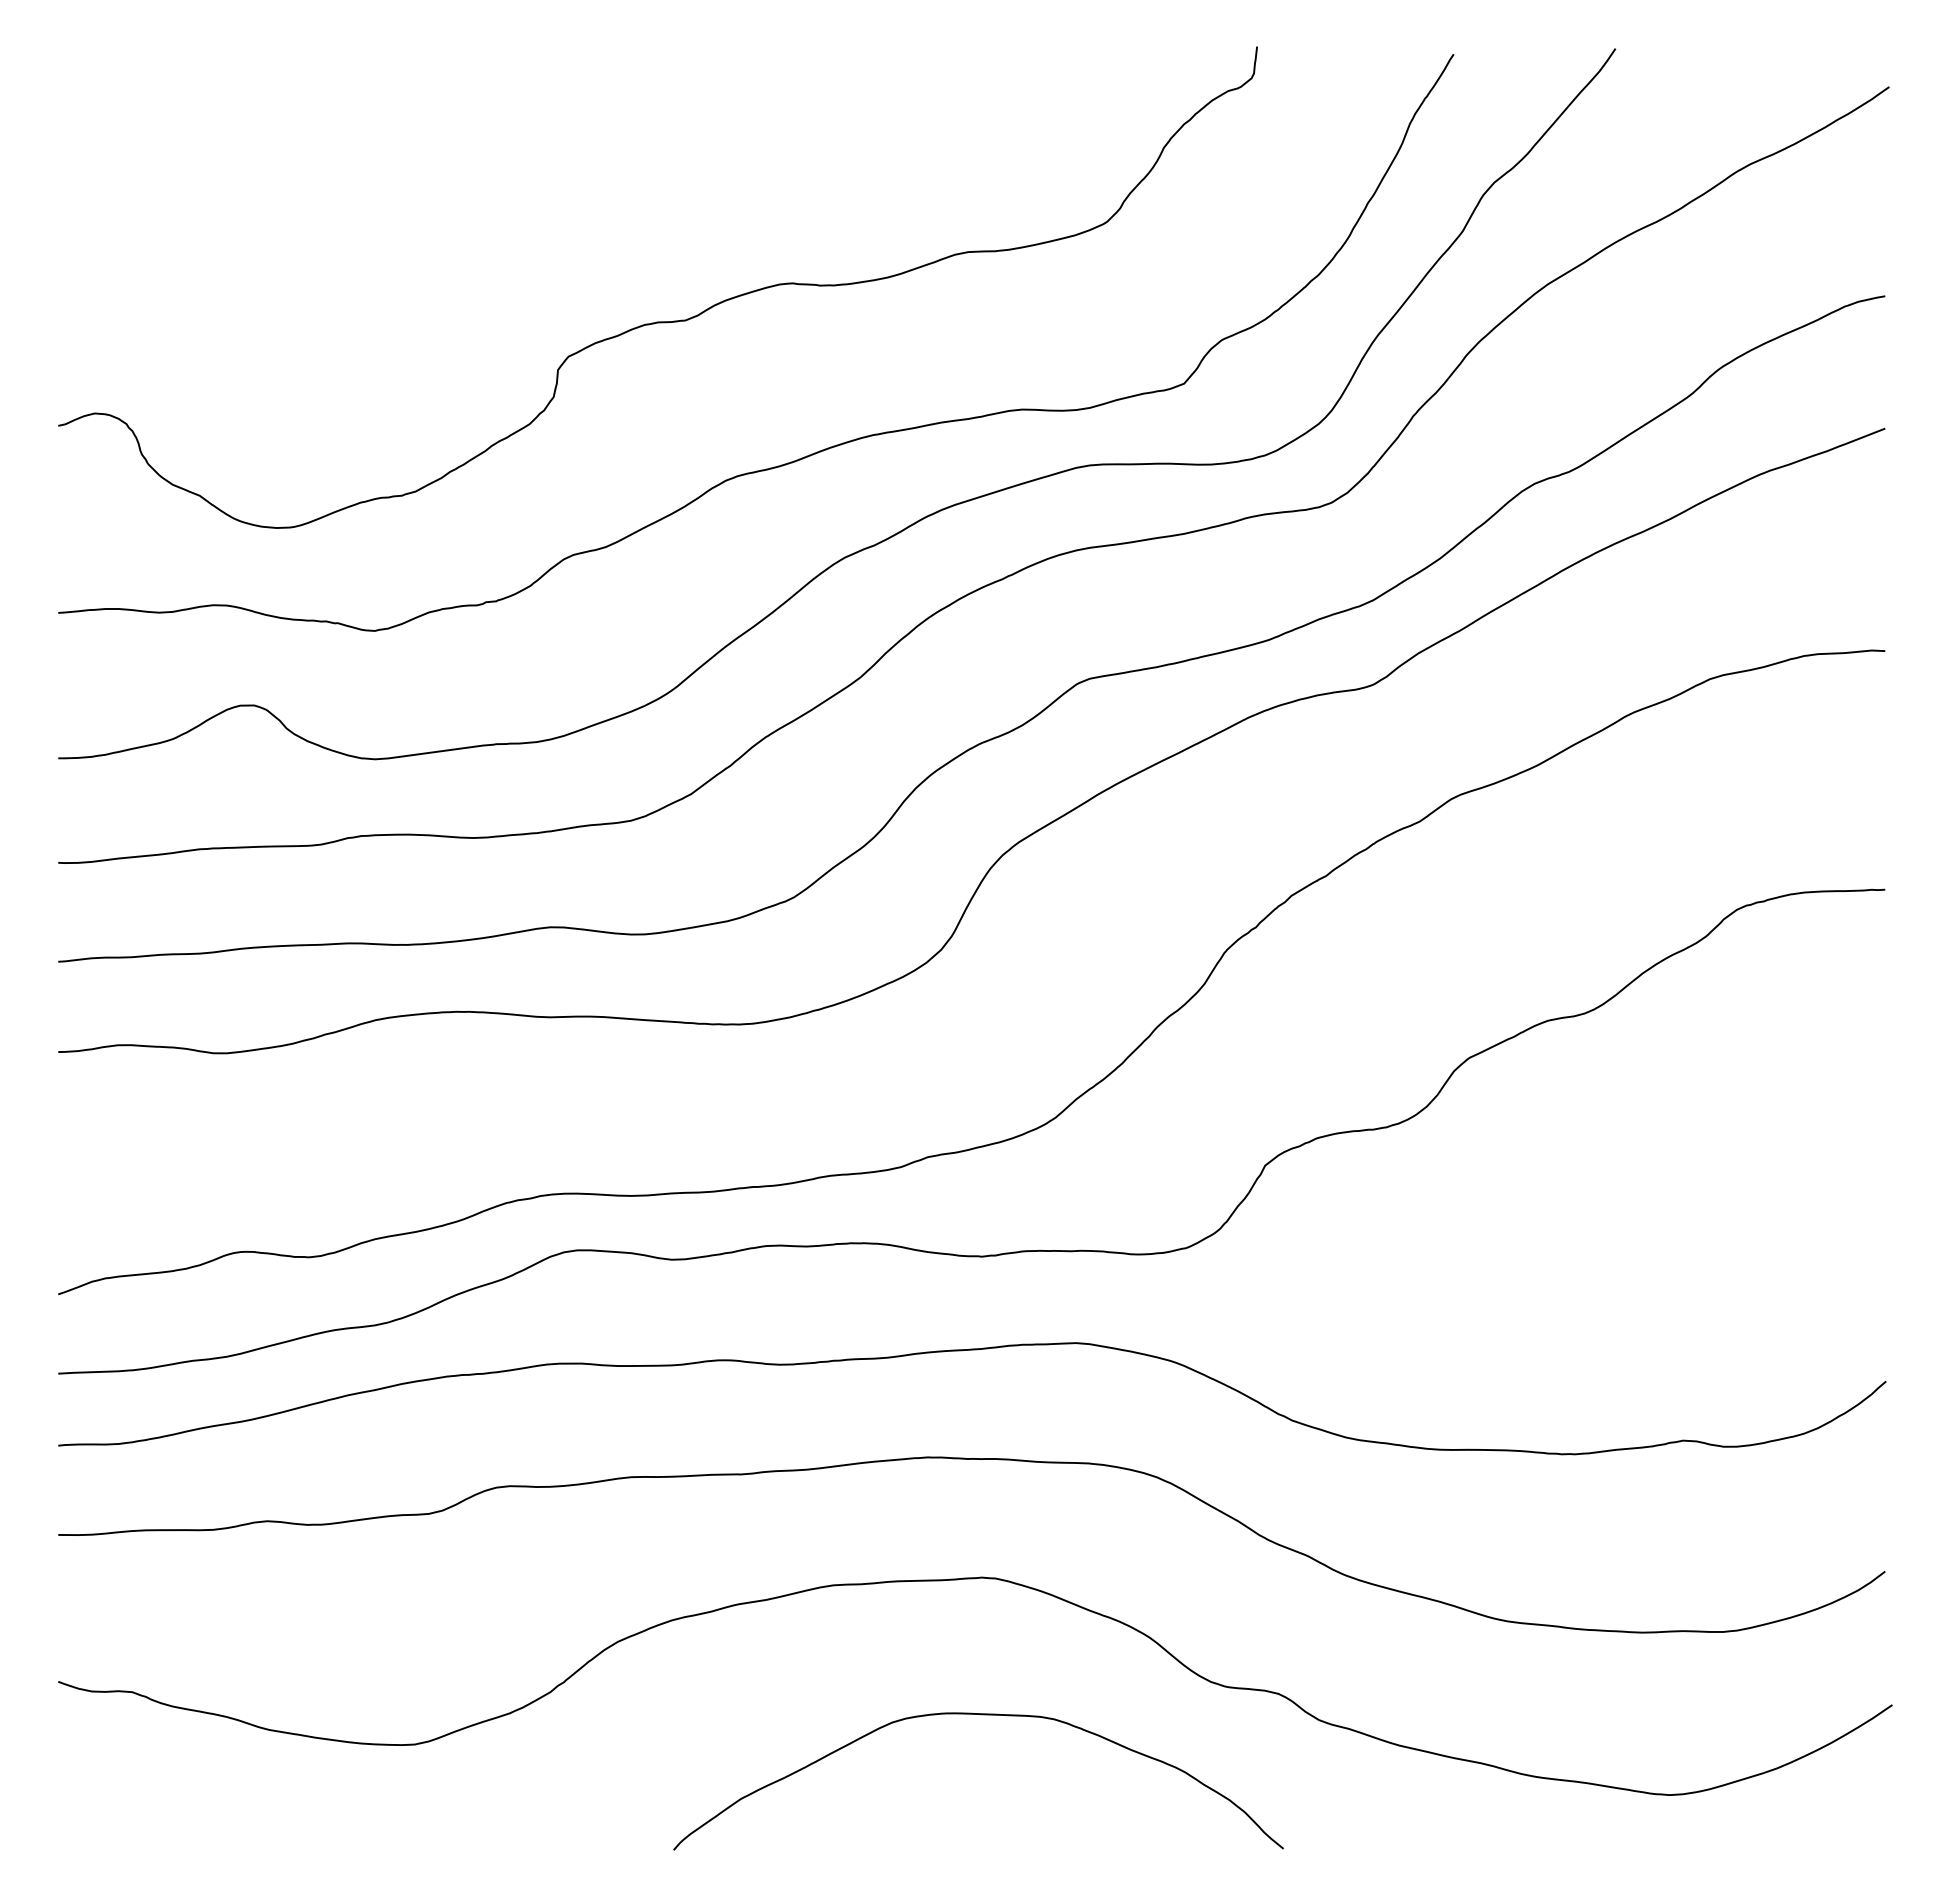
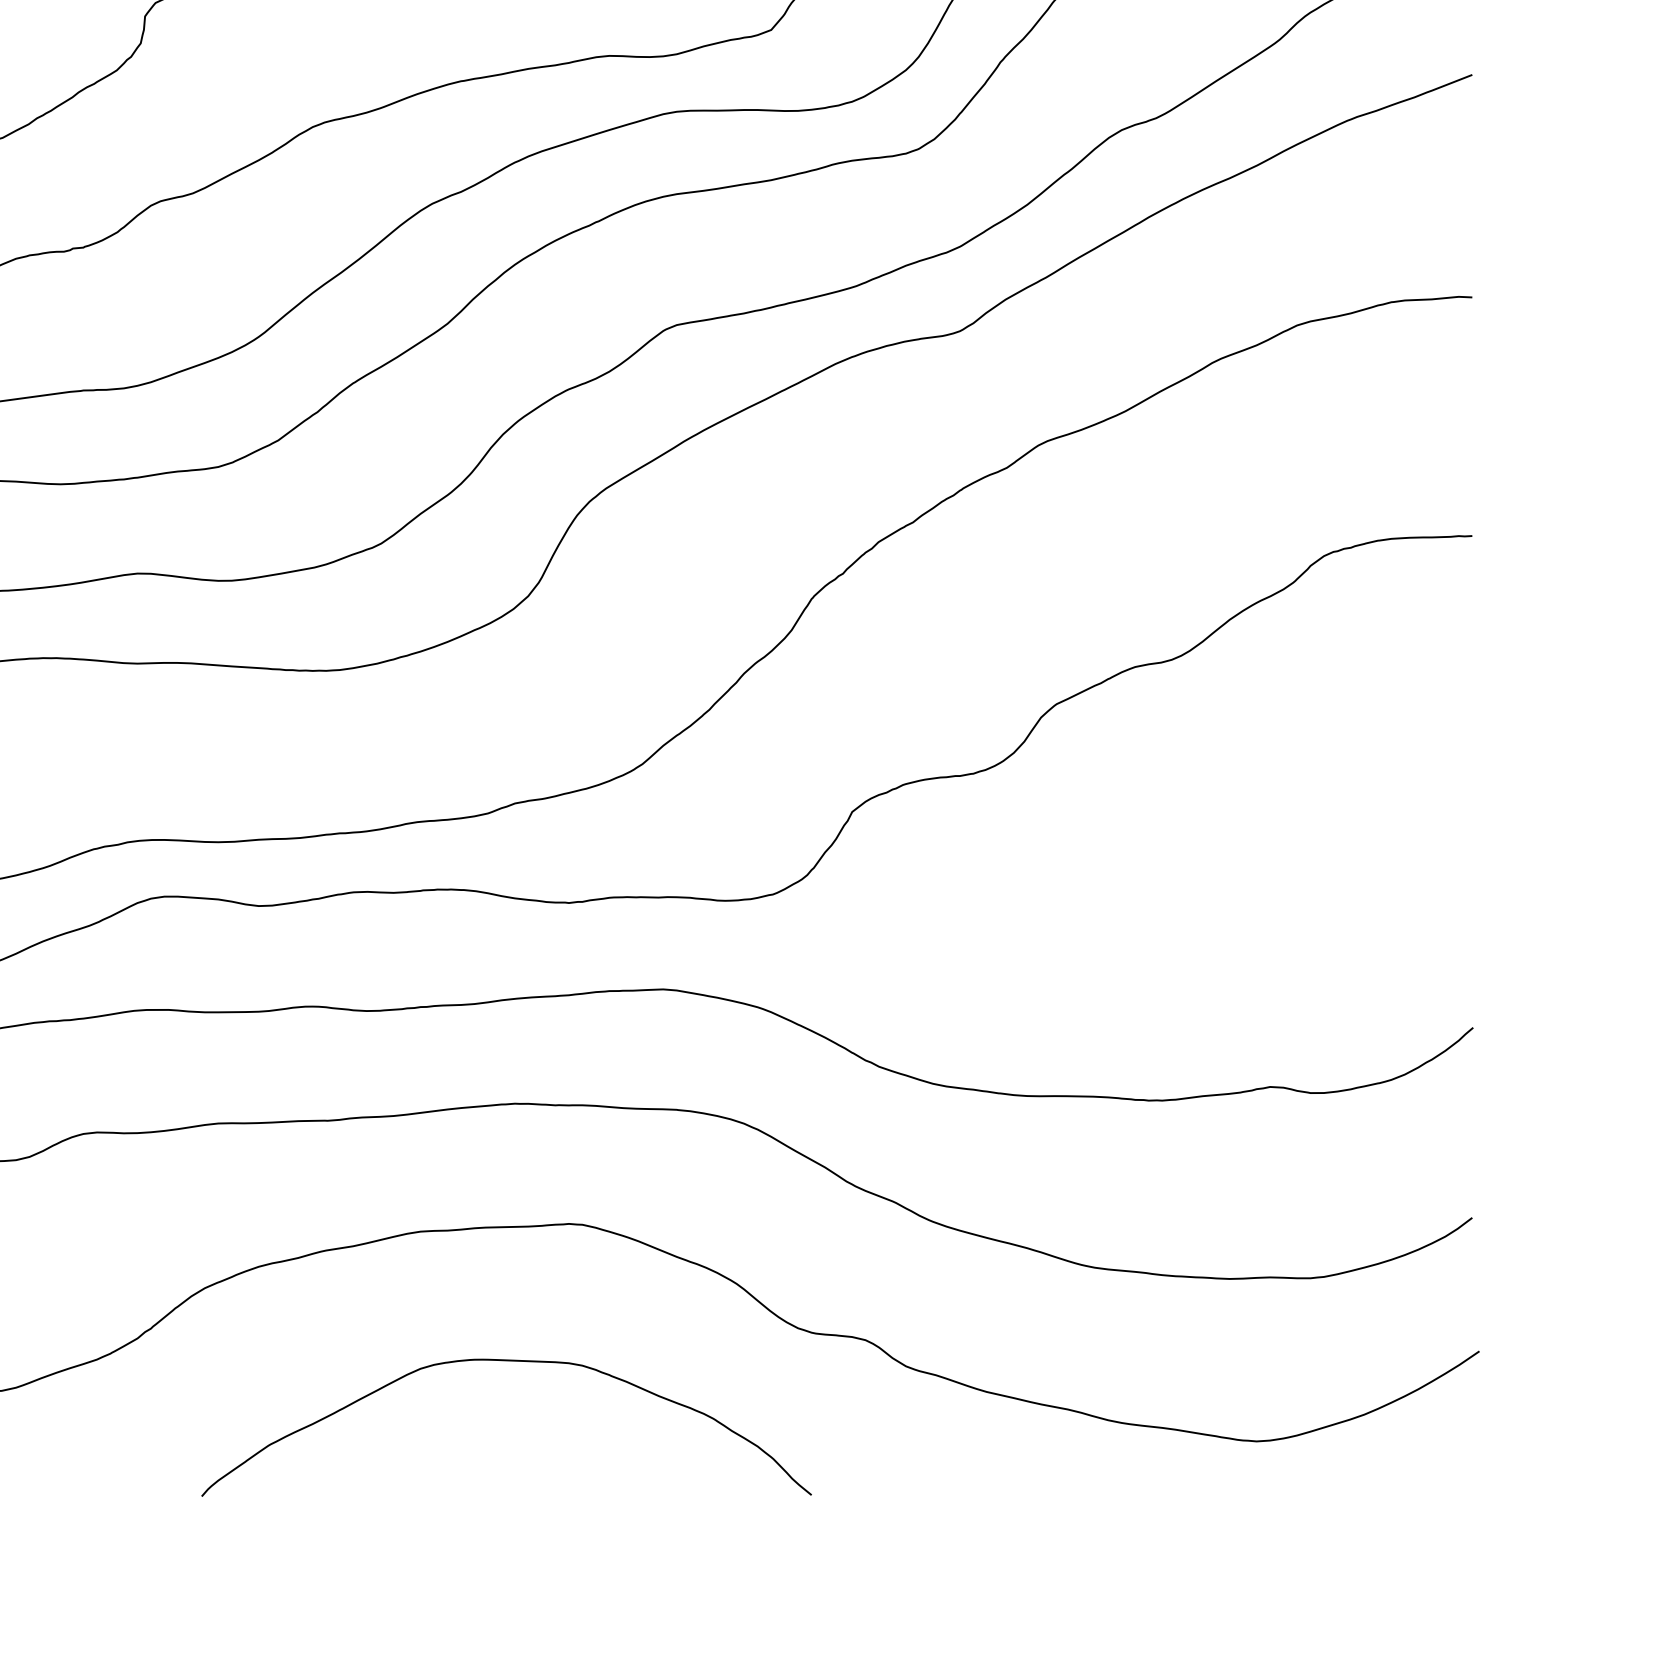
curve: (981, 1715) -> (509, 1361), moved

